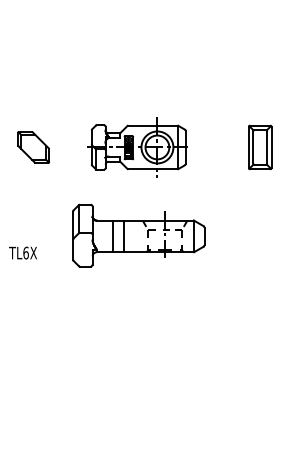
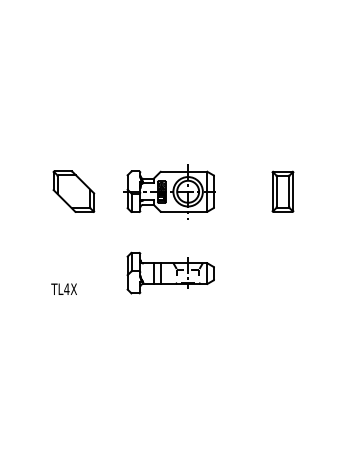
part: (33, 147) -> (73, 191), size x1.43
part: (138, 234) -> (170, 272), size x0.71
text: (25, 253) -> (66, 289), TL6X -> TL4X

